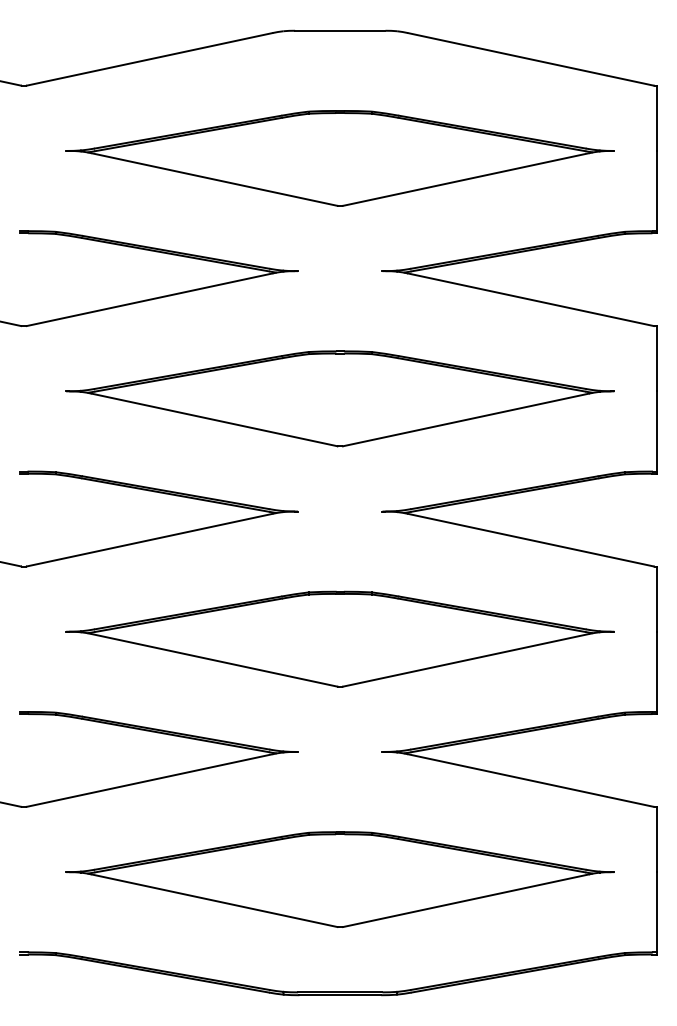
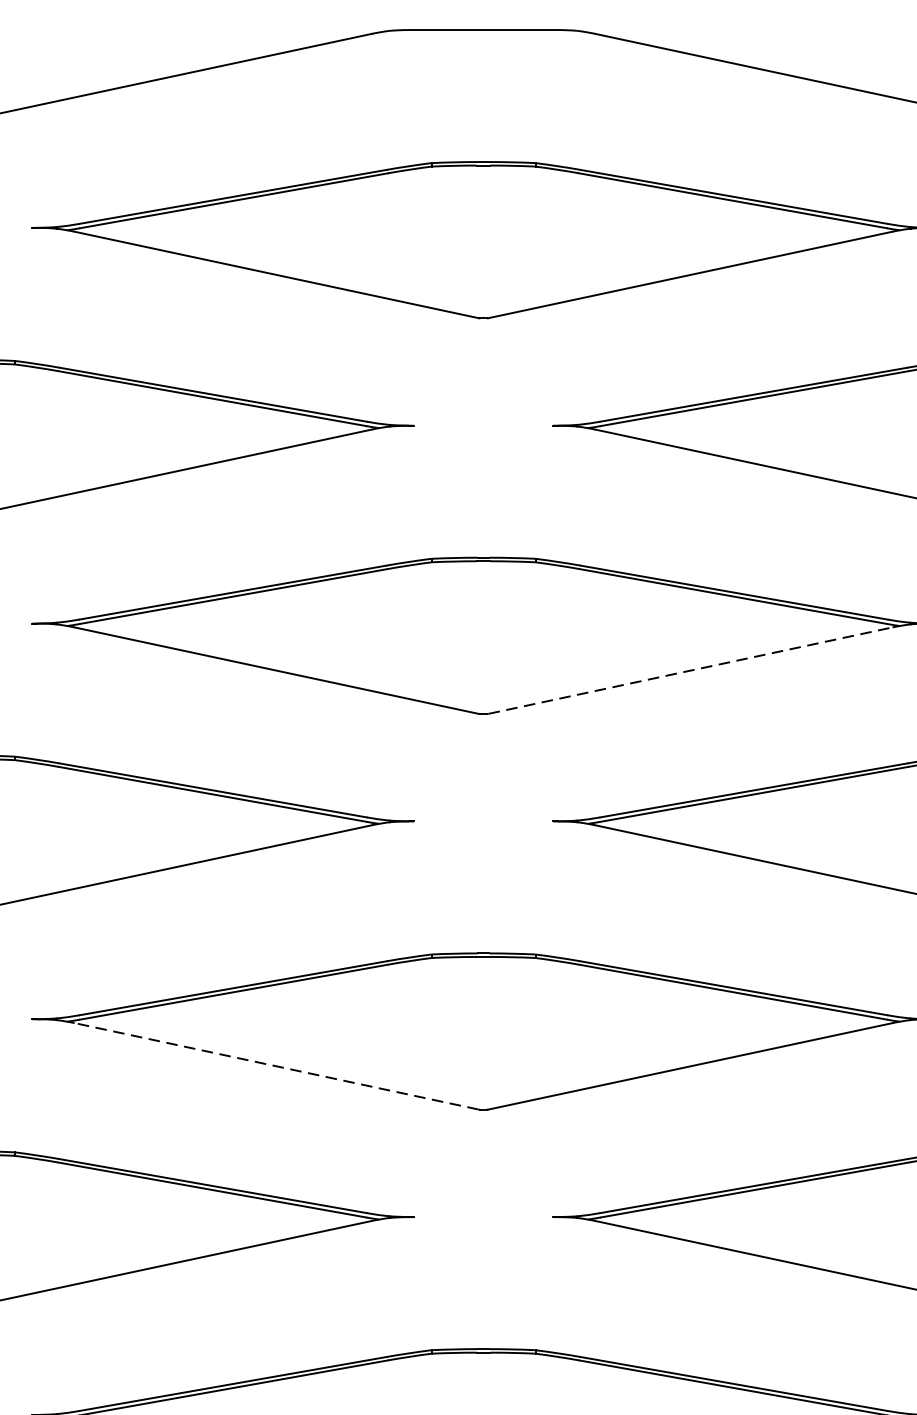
line: (466, 419) -> (691, 669), solid -> dashed
line: (214, 660) -> (276, 1066), solid -> dashed

